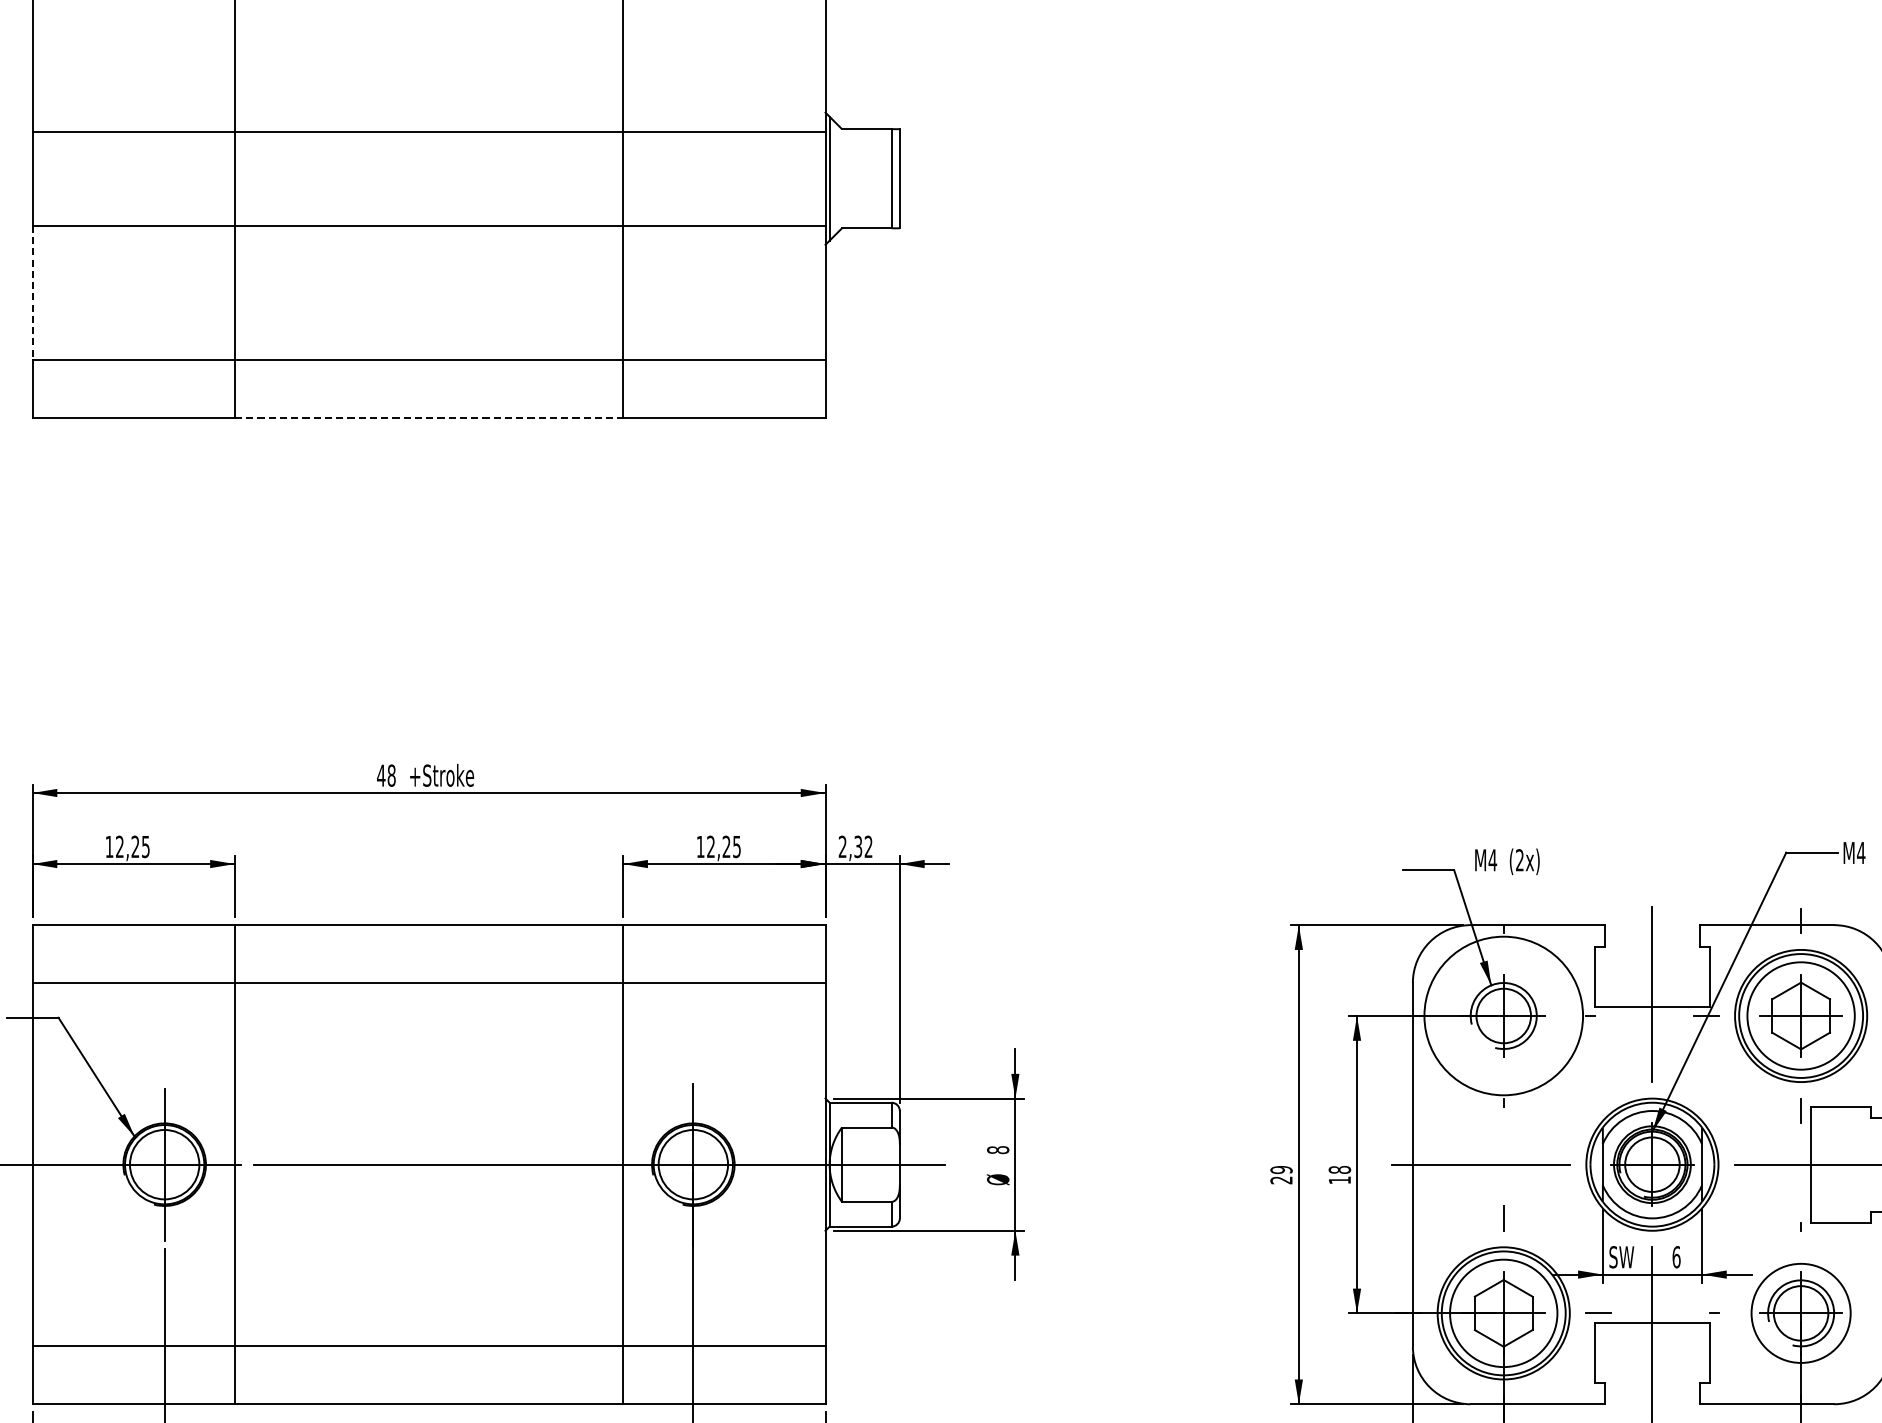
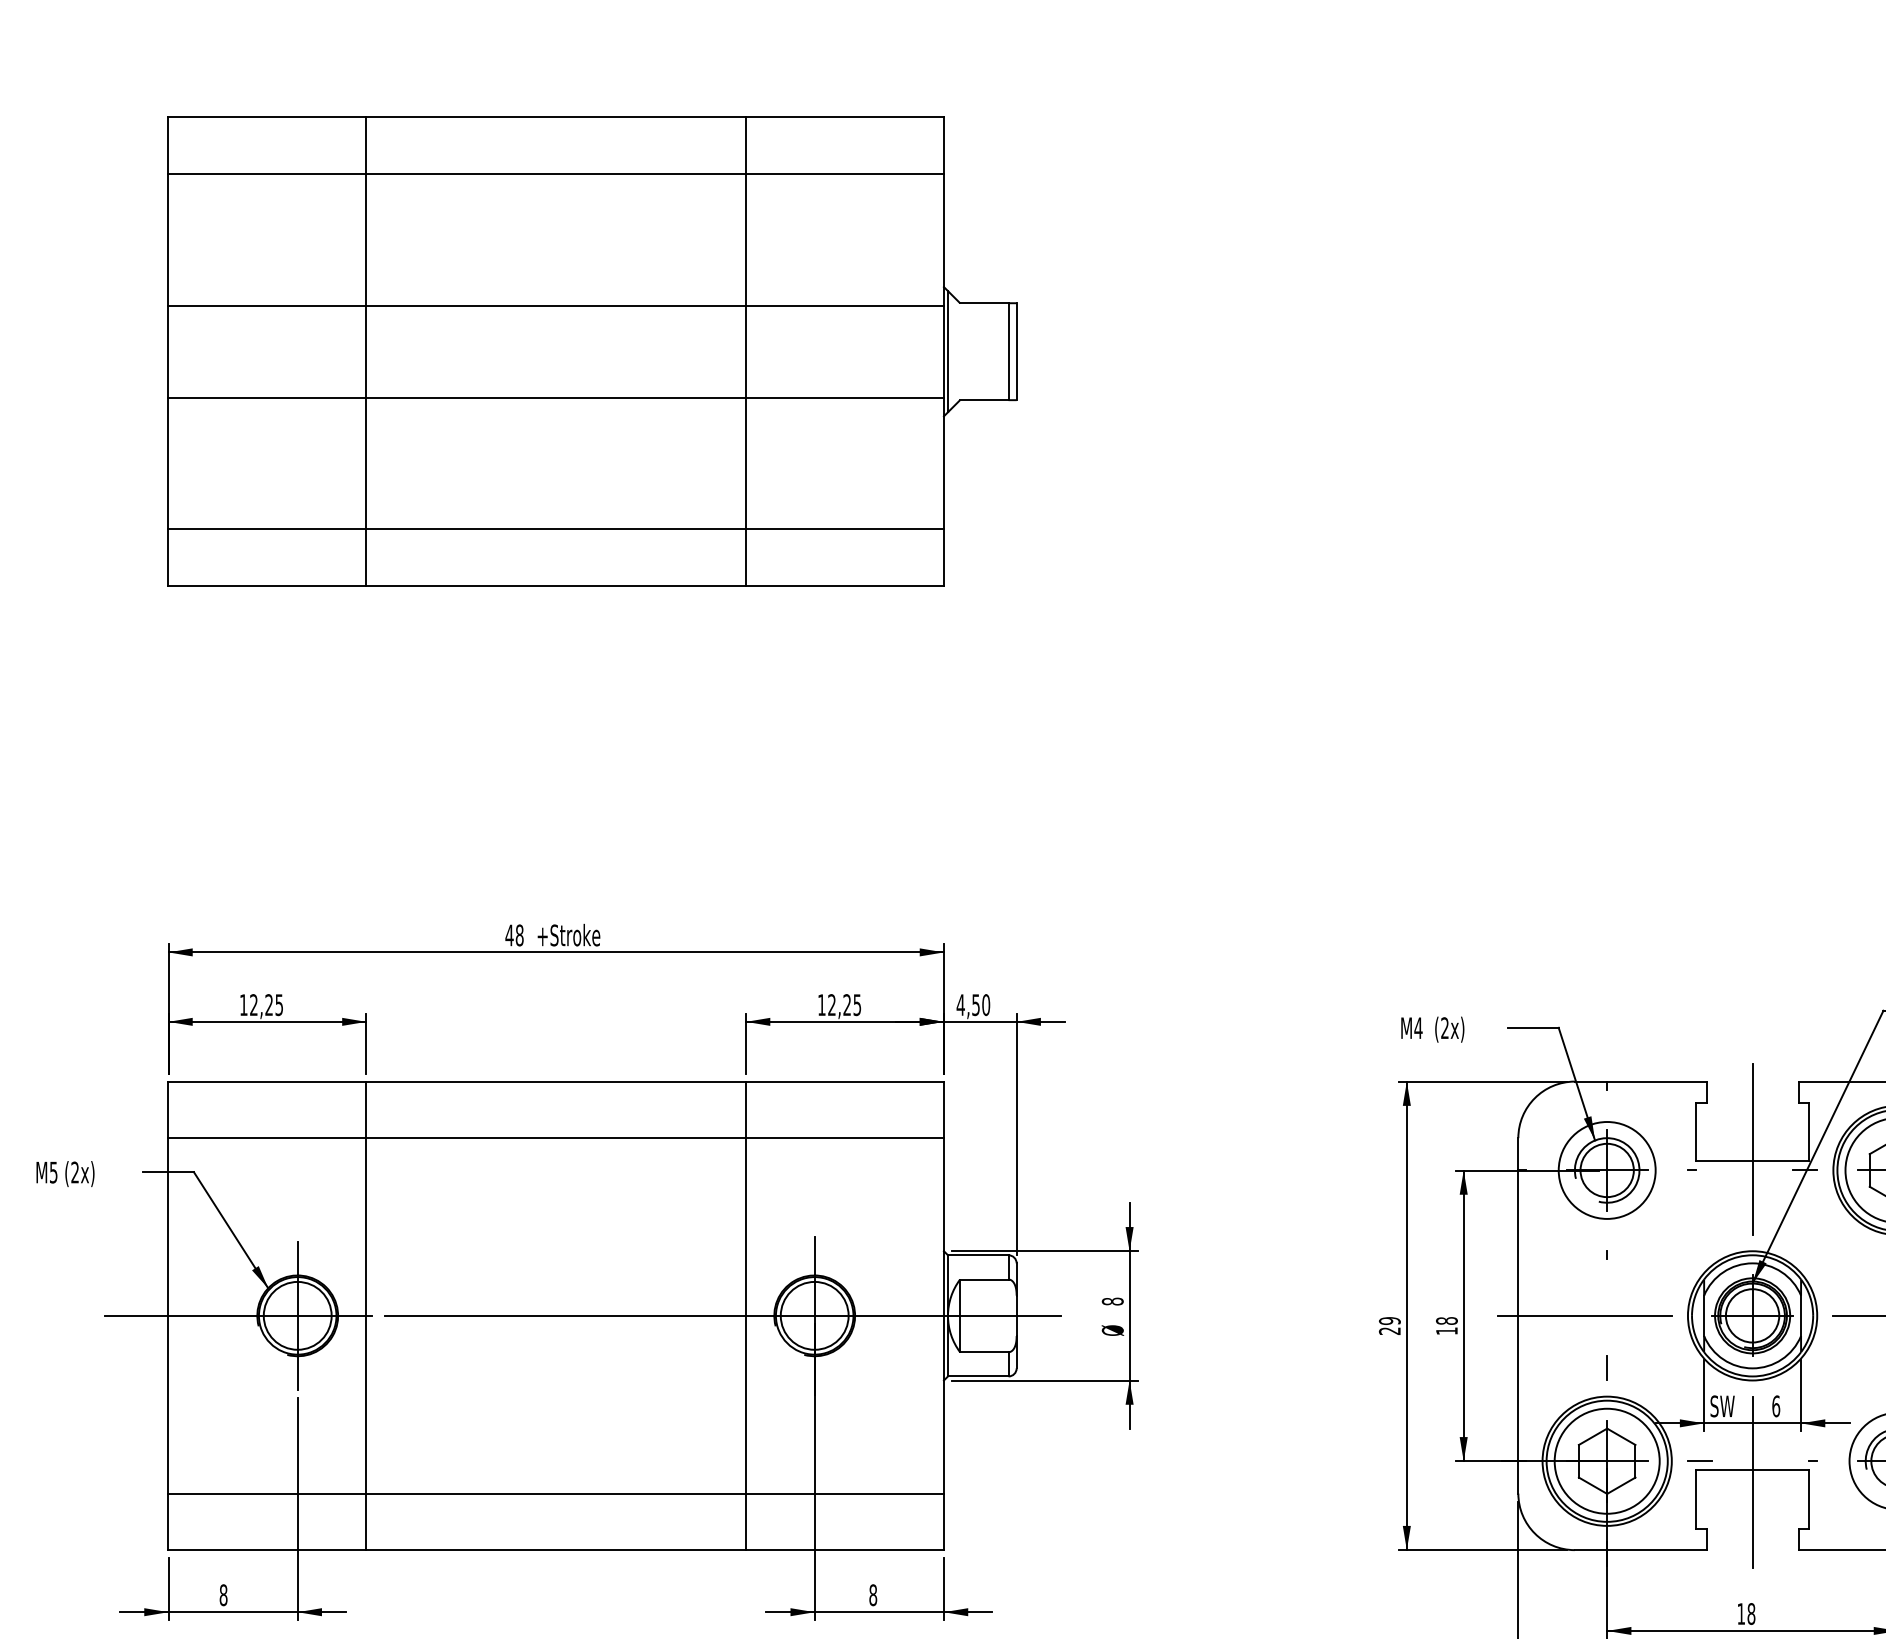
line: (32, 293) -> (168, 463), dashed -> solid
line: (429, 417) -> (556, 585), dashed -> solid
text: (855, 847) -> (973, 1005), 2,32 -> 4,50
text: (1507, 861) -> (1432, 1029), moved
circle: (1503, 1016) -> (1606, 1170), size x0.62

